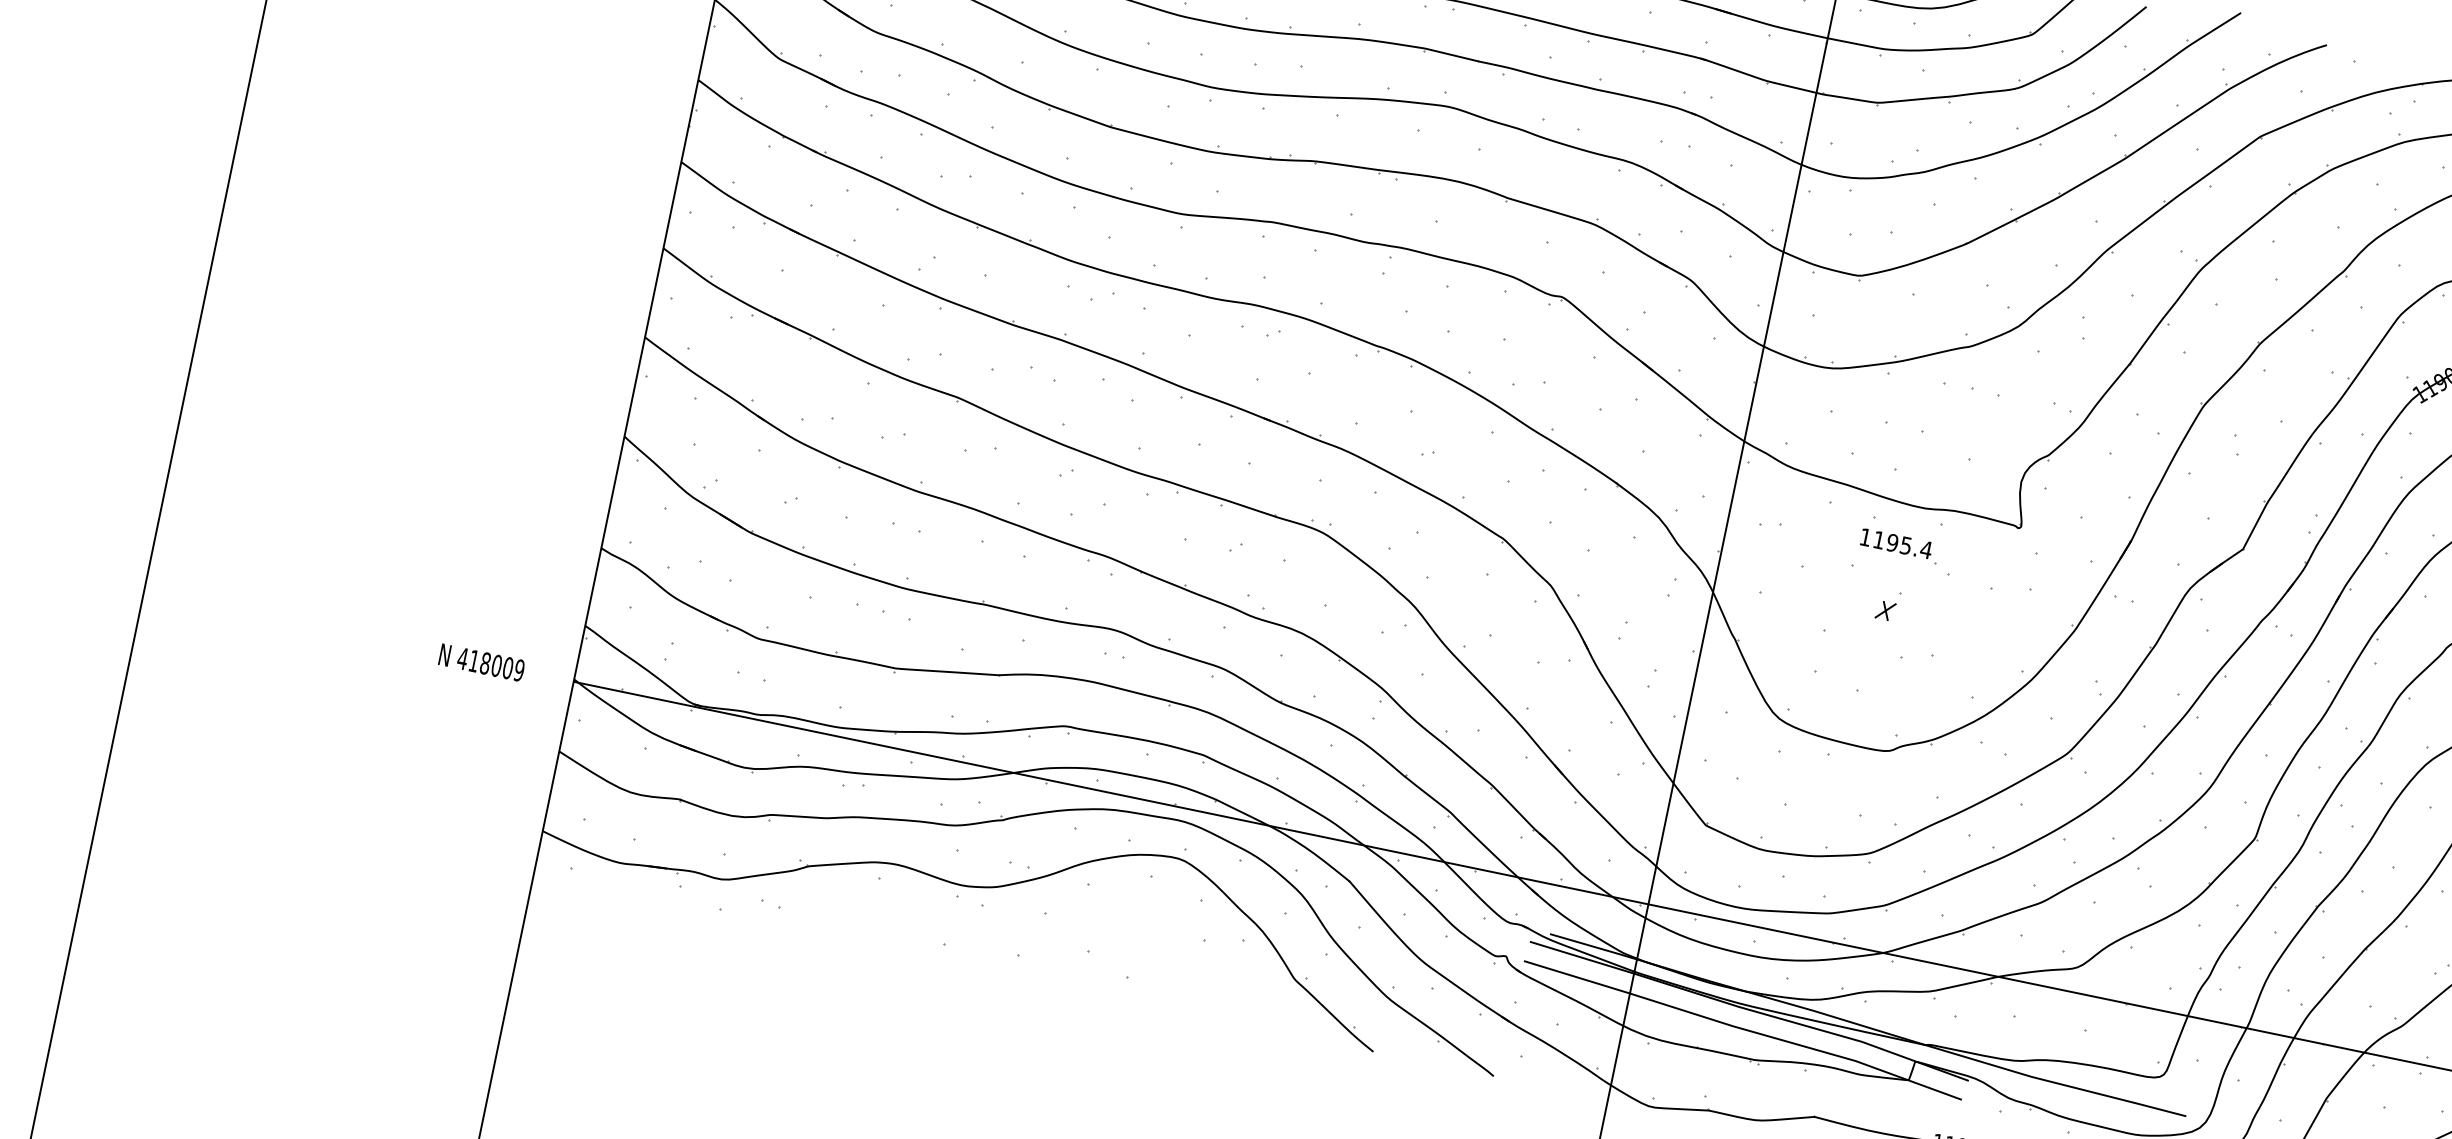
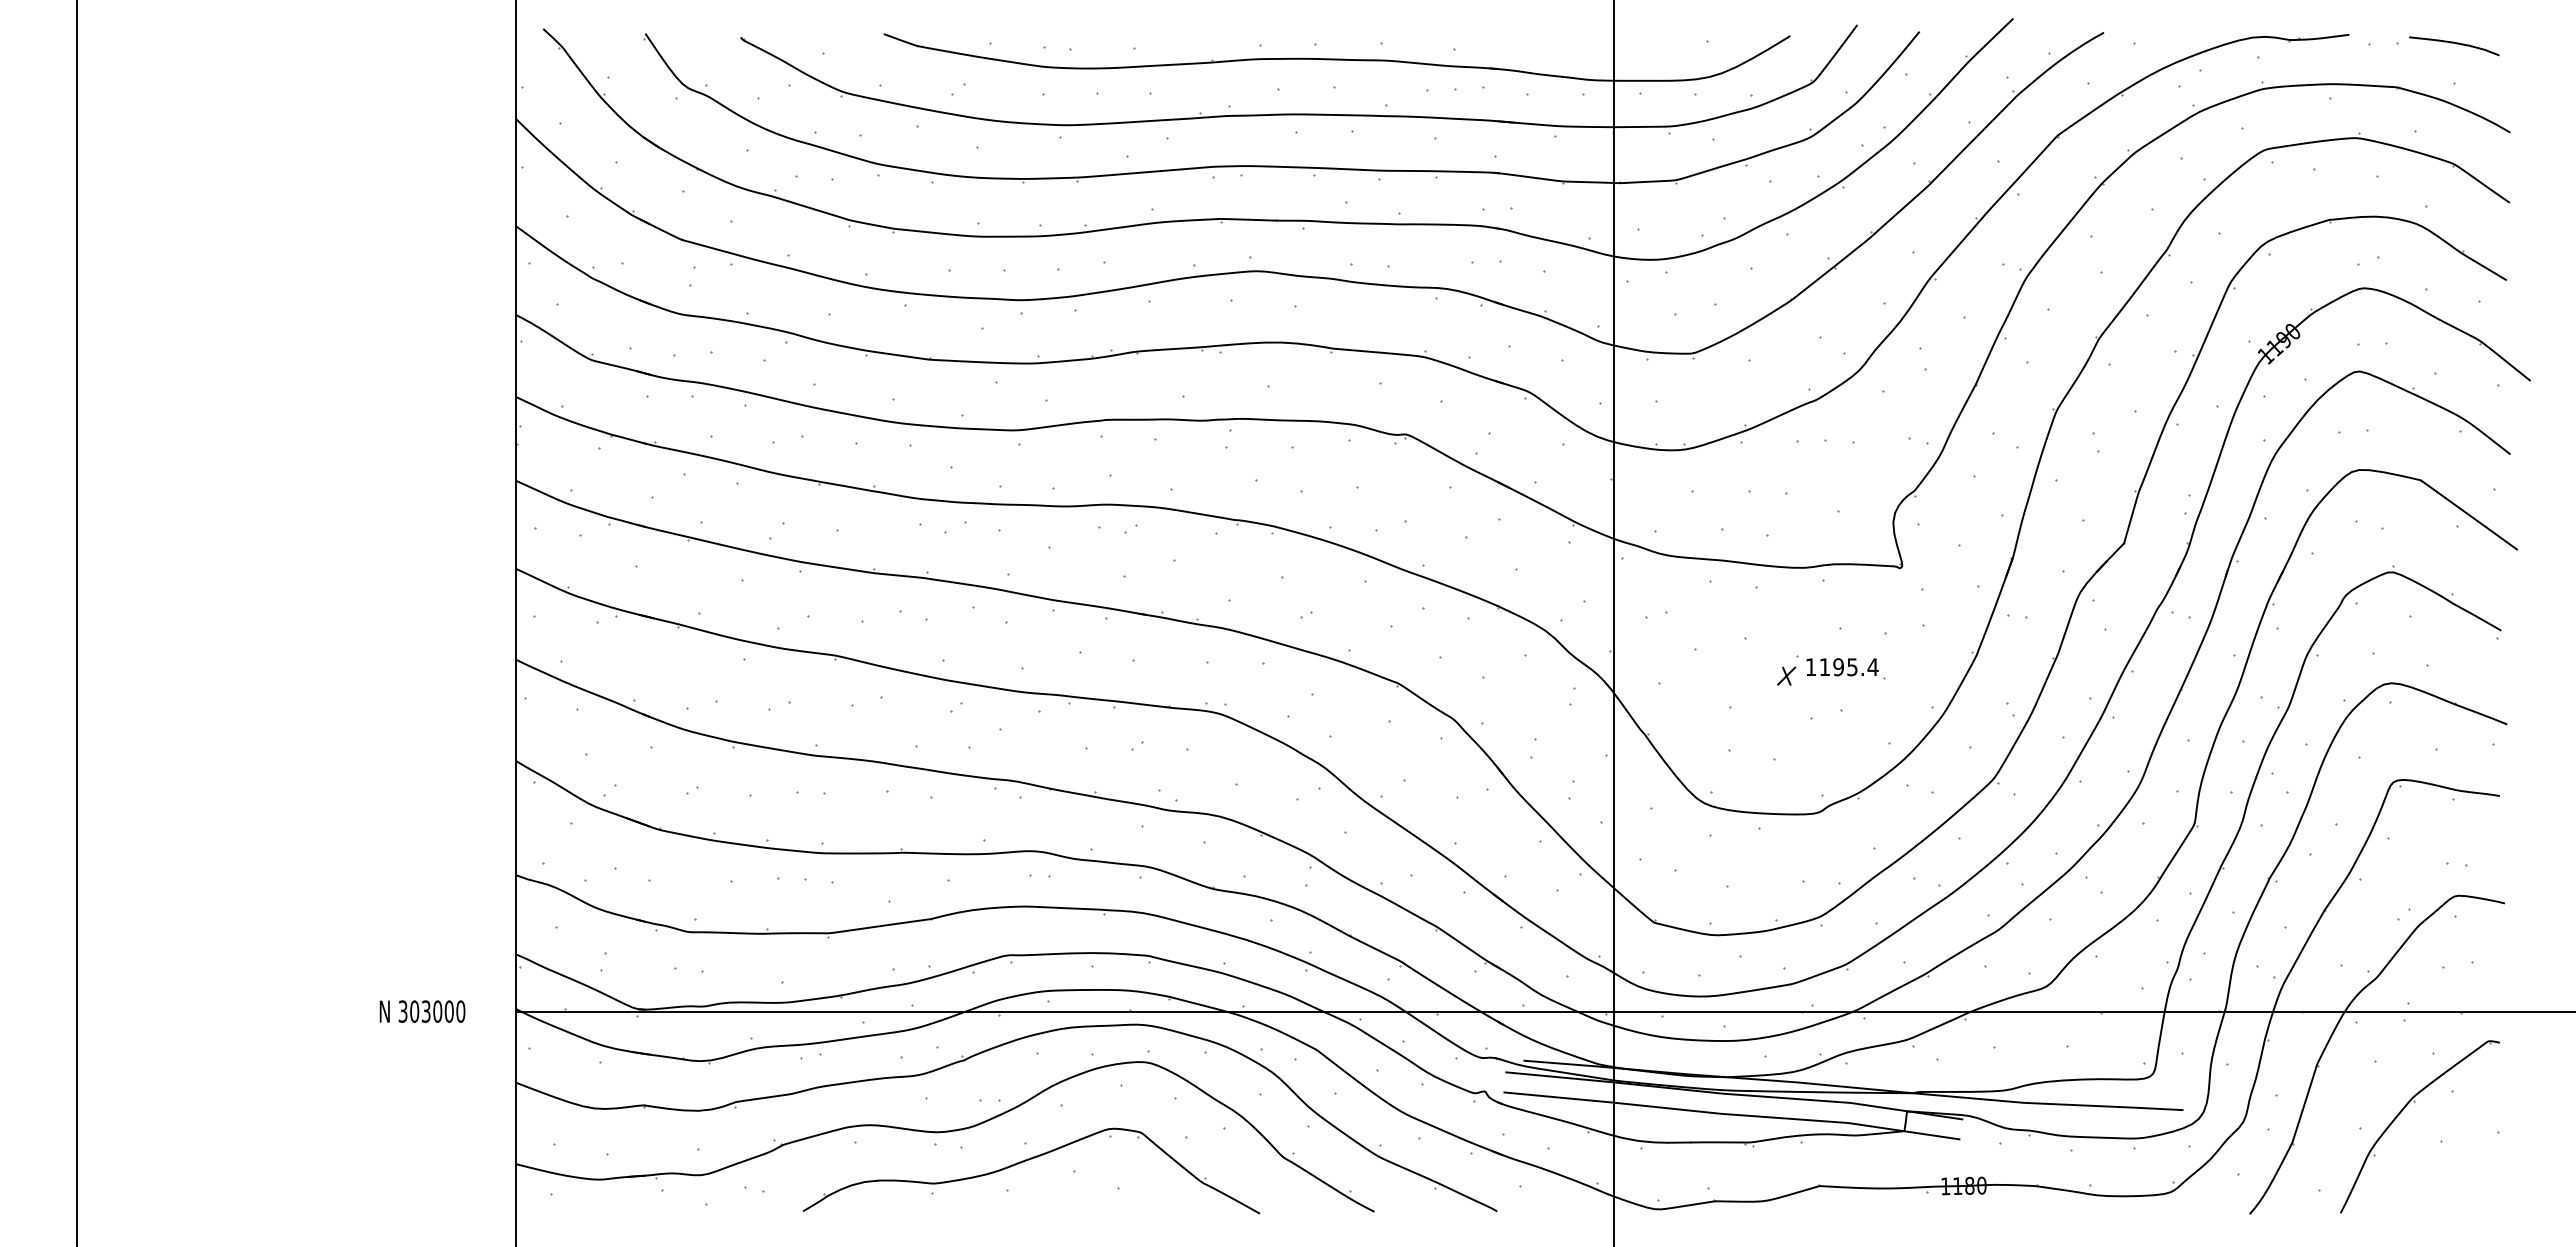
part: (1899, 545) -> (1845, 668), moved
text: (490, 664) -> (431, 1011), 418009 -> 303000
part: (1042, 932) -> (1026, 1161), added

